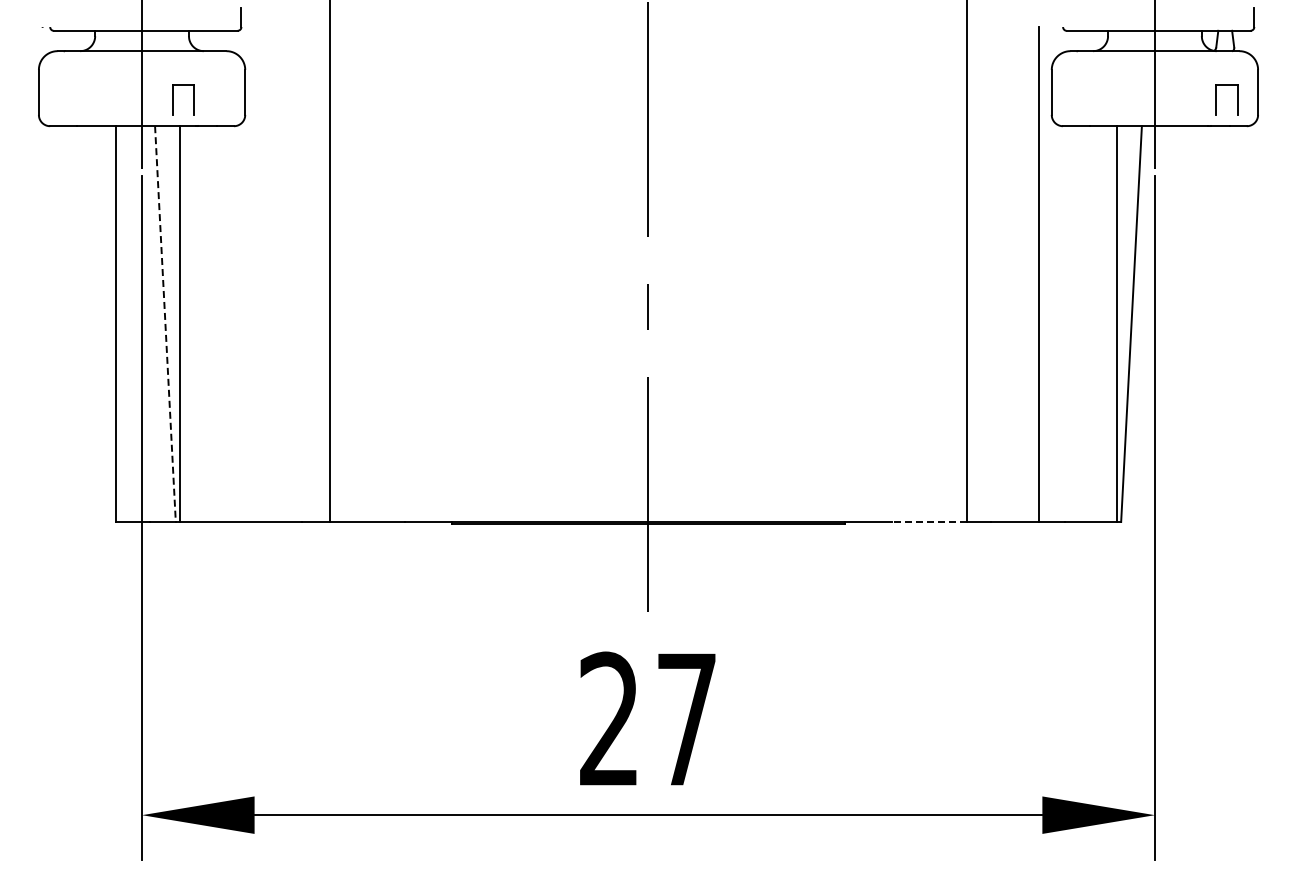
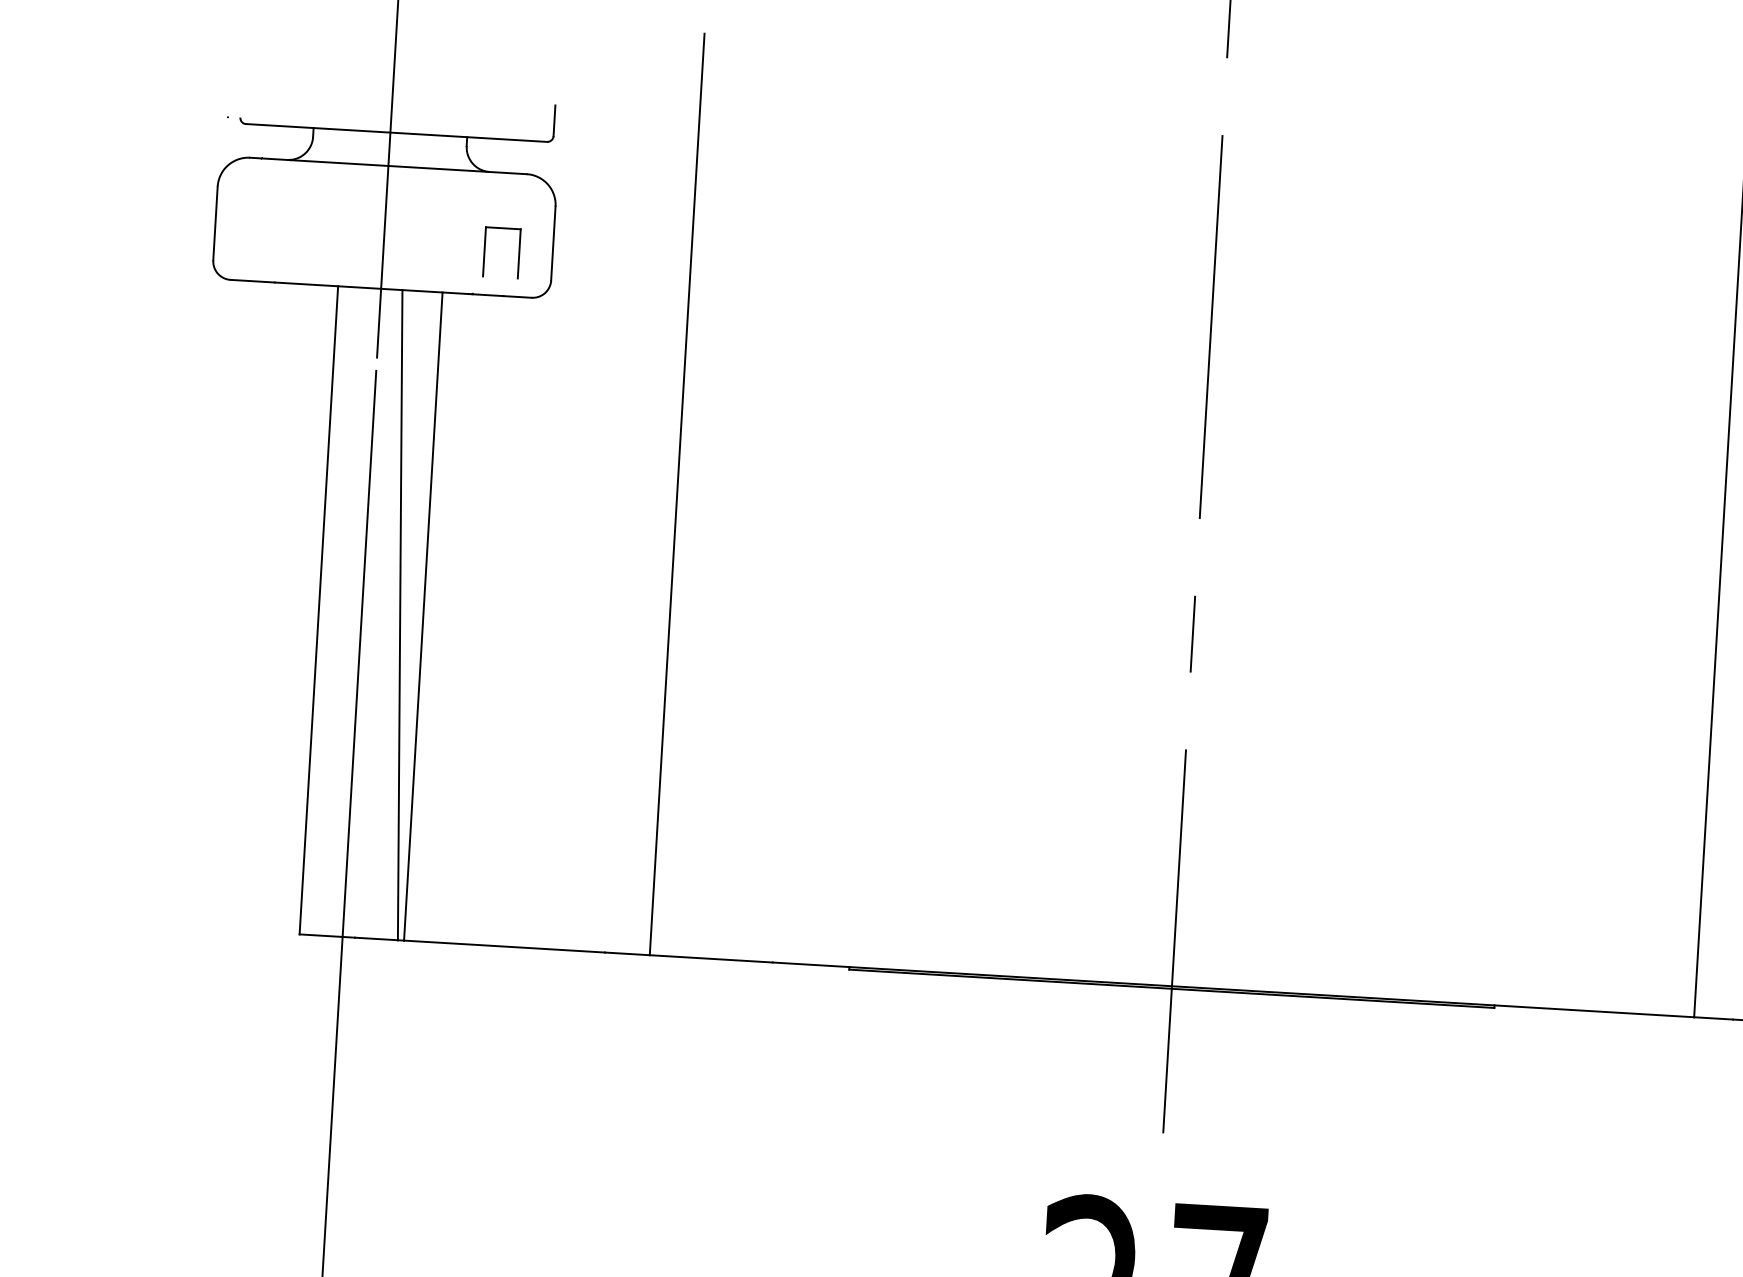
part: (173, 99) -> (485, 251), moved
line: (165, 324) -> (400, 615), dashed -> solid
line: (929, 521) -> (1632, 1012), dashed -> solid

